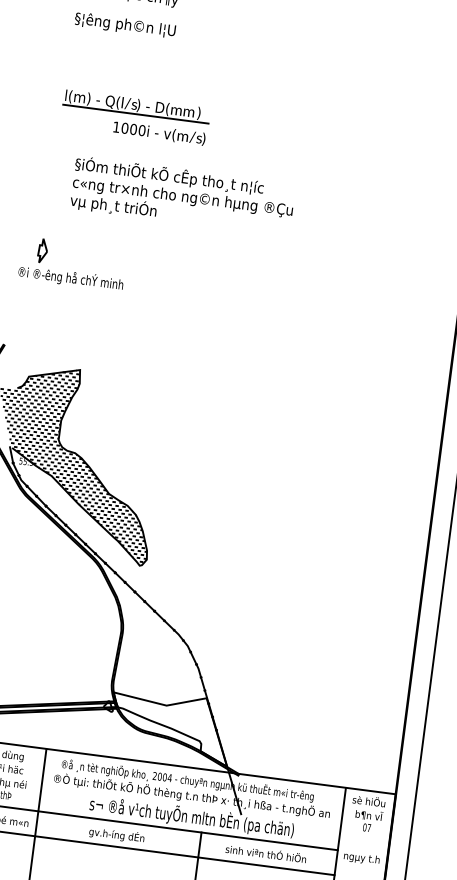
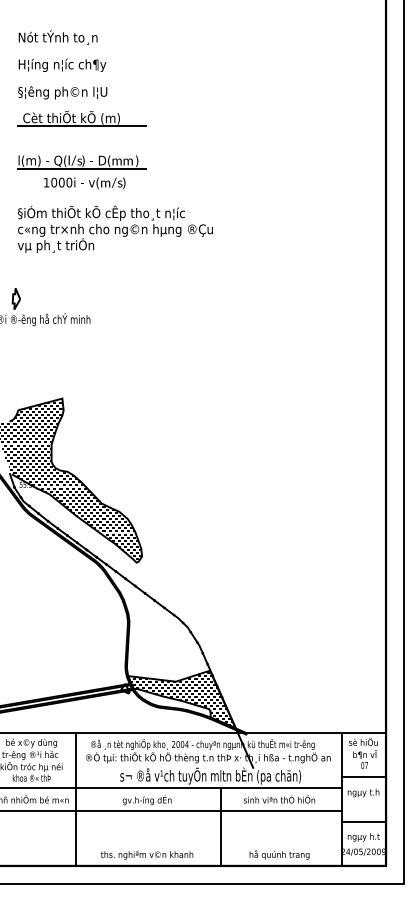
part: (142, 57) -> (81, 118), added
text: (159, 133) -> (84, 183), moved
text: (182, 195) -> (114, 228), moved
hatch: (169, 725) -> (180, 698), added
line: (364, 841) -> (363, 777), added

